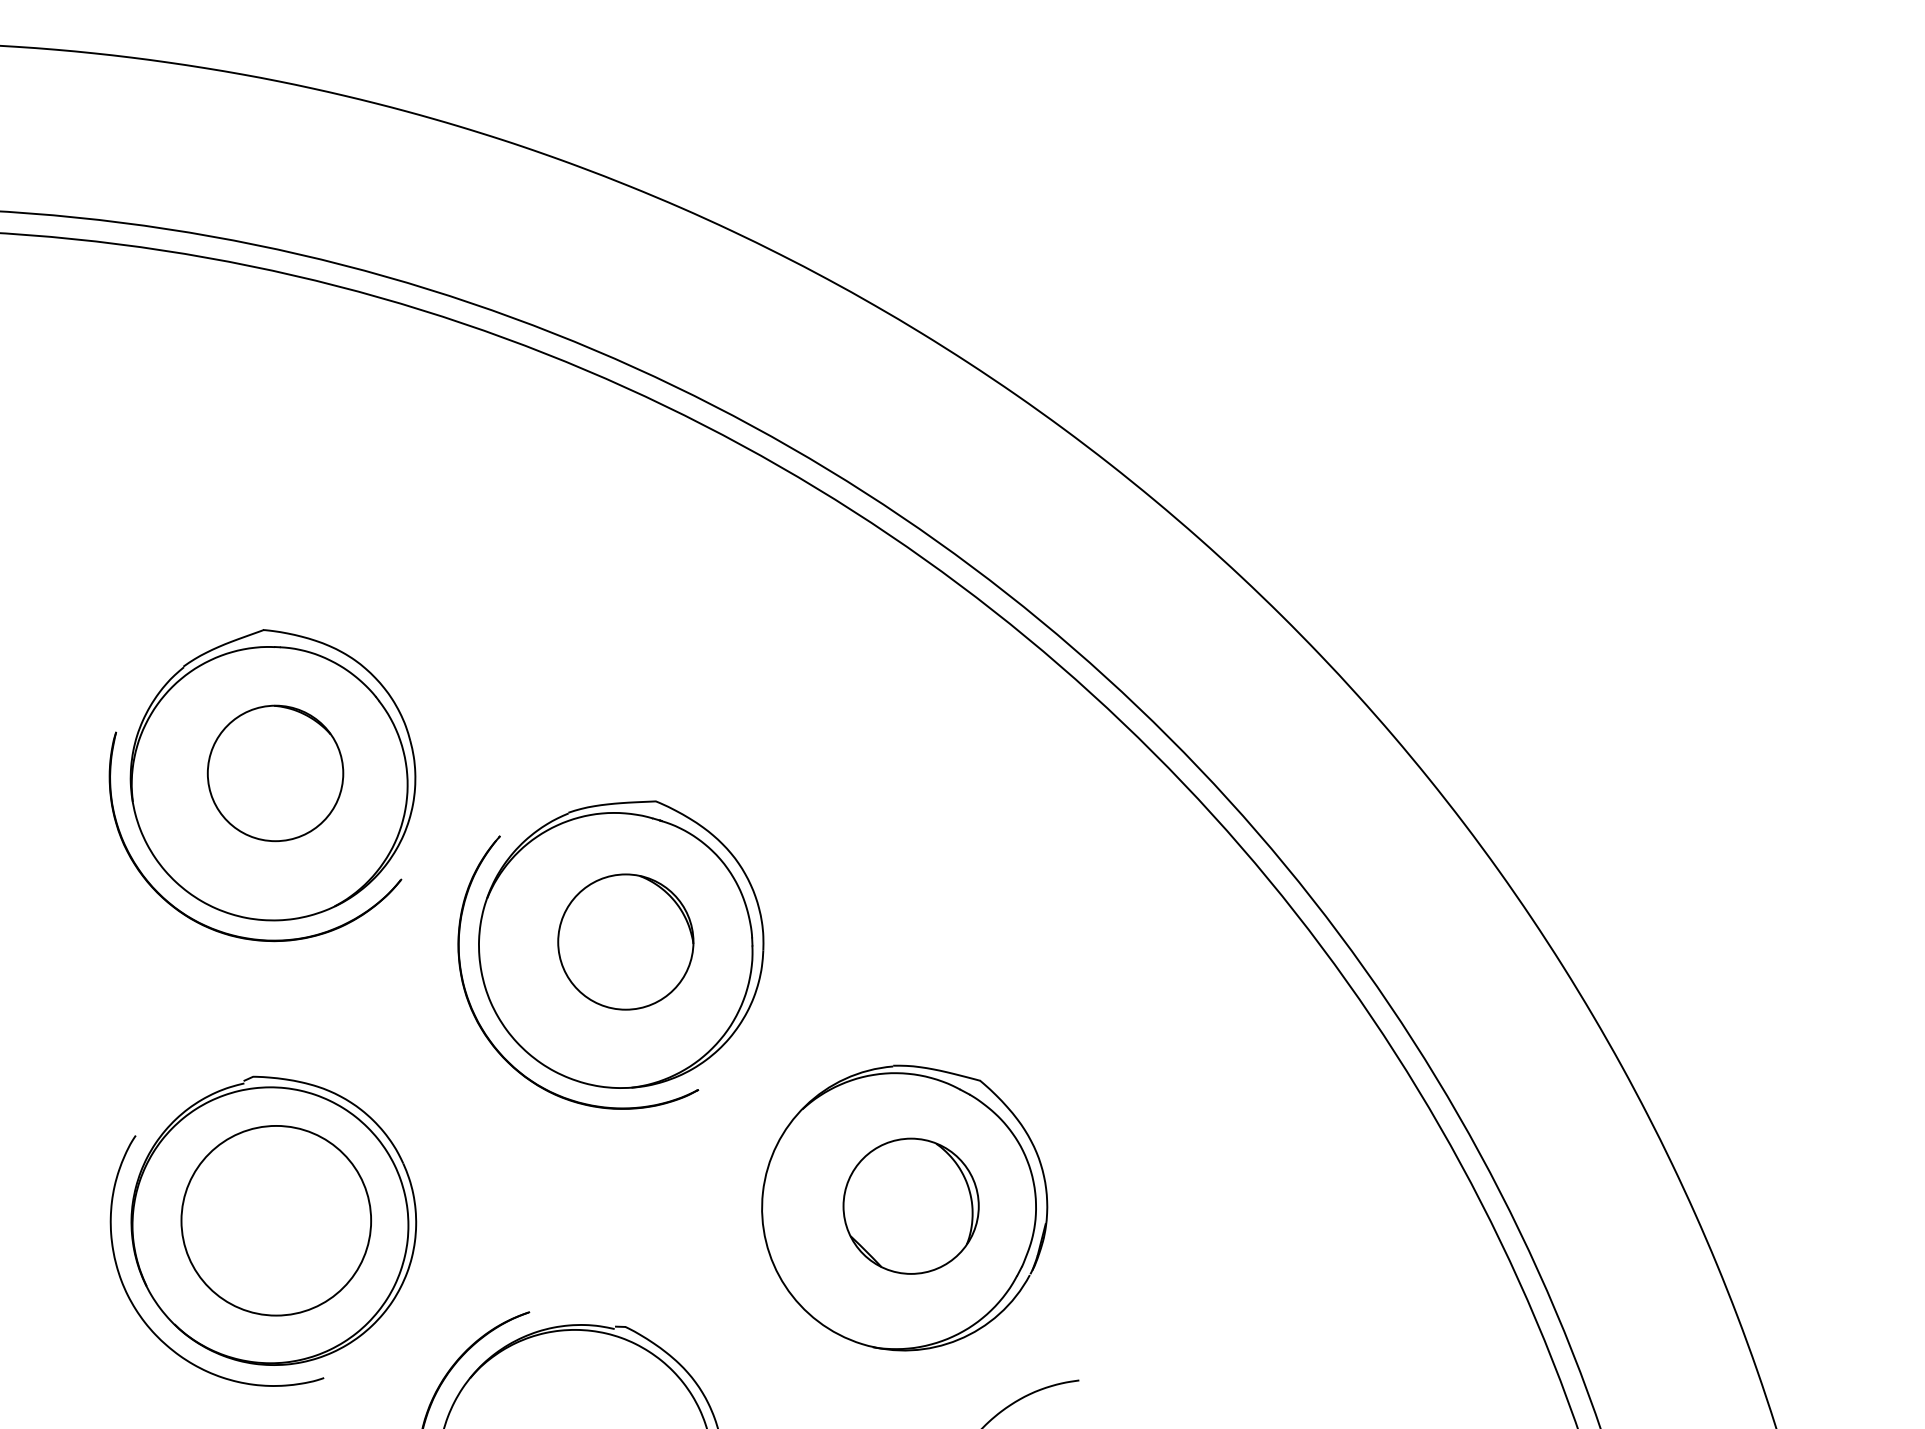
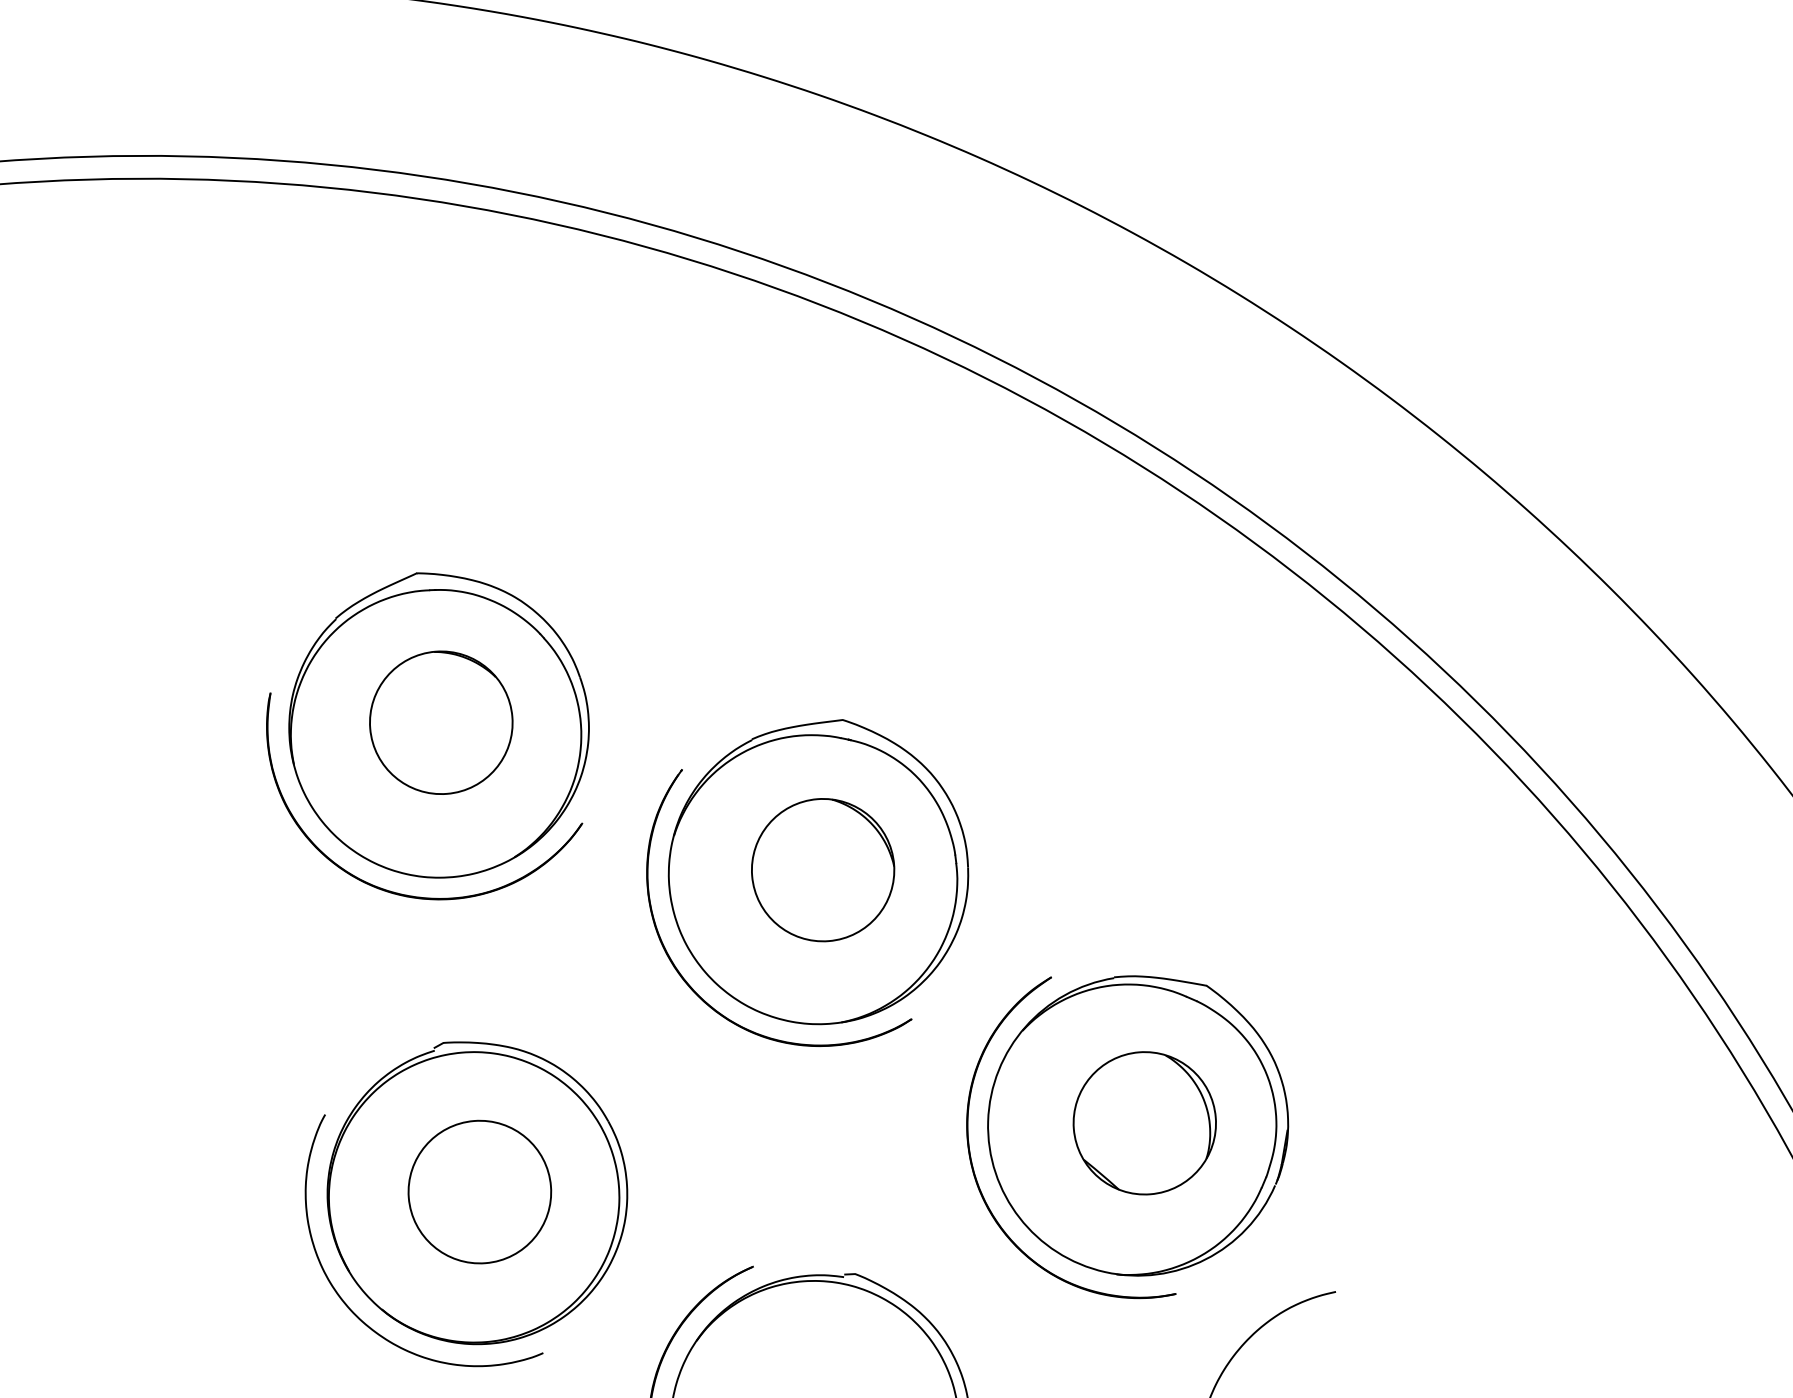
circle: (276, 1220) -> (480, 1191), size x0.71
part: (745, 1231) -> (973, 1163), added

